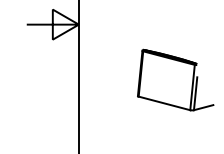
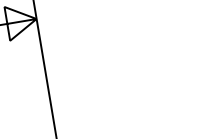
part: (175, 79) -> (155, 62), removed

